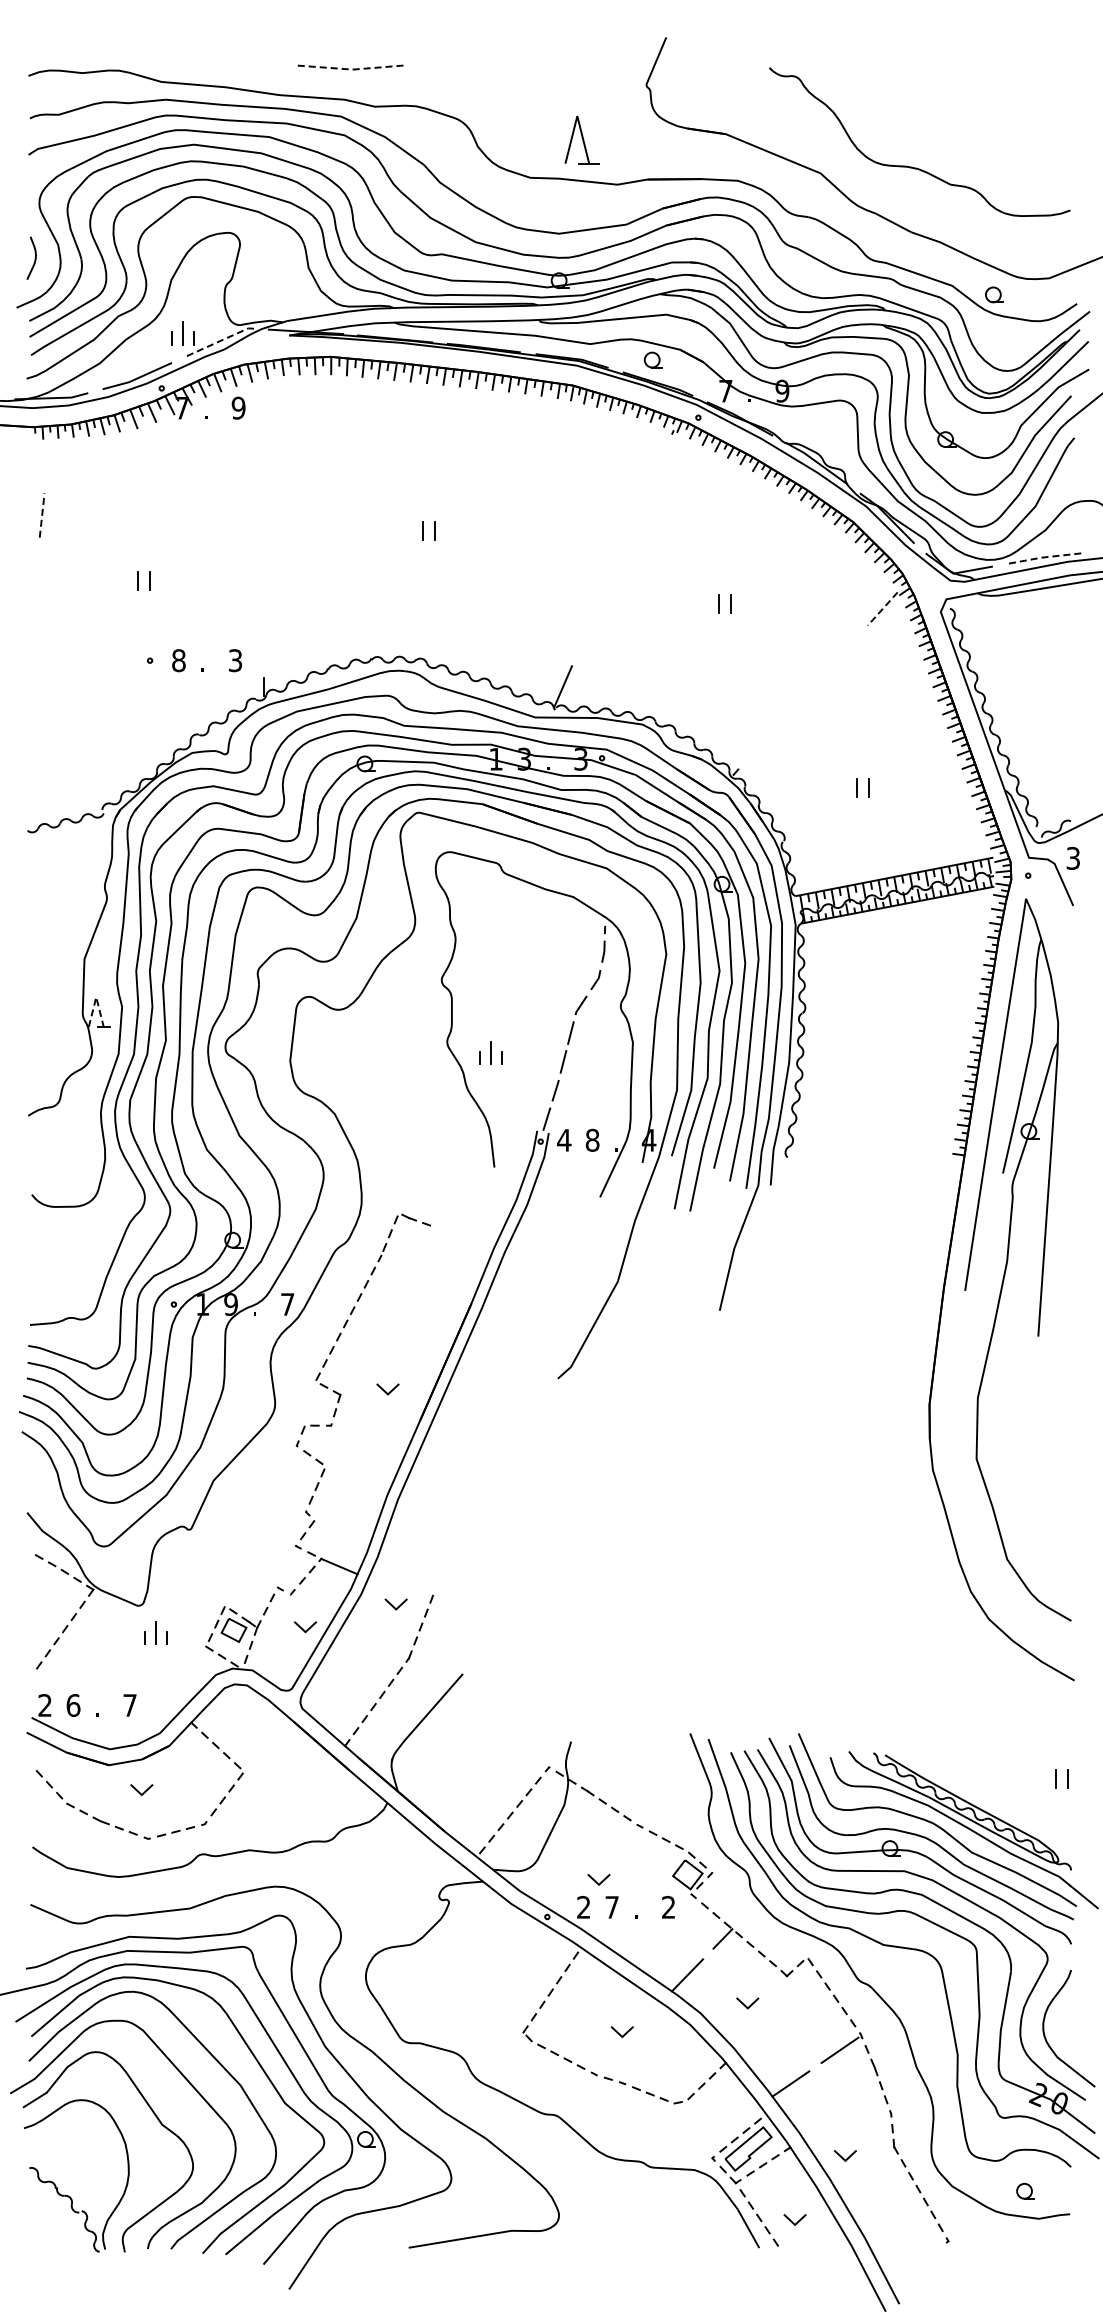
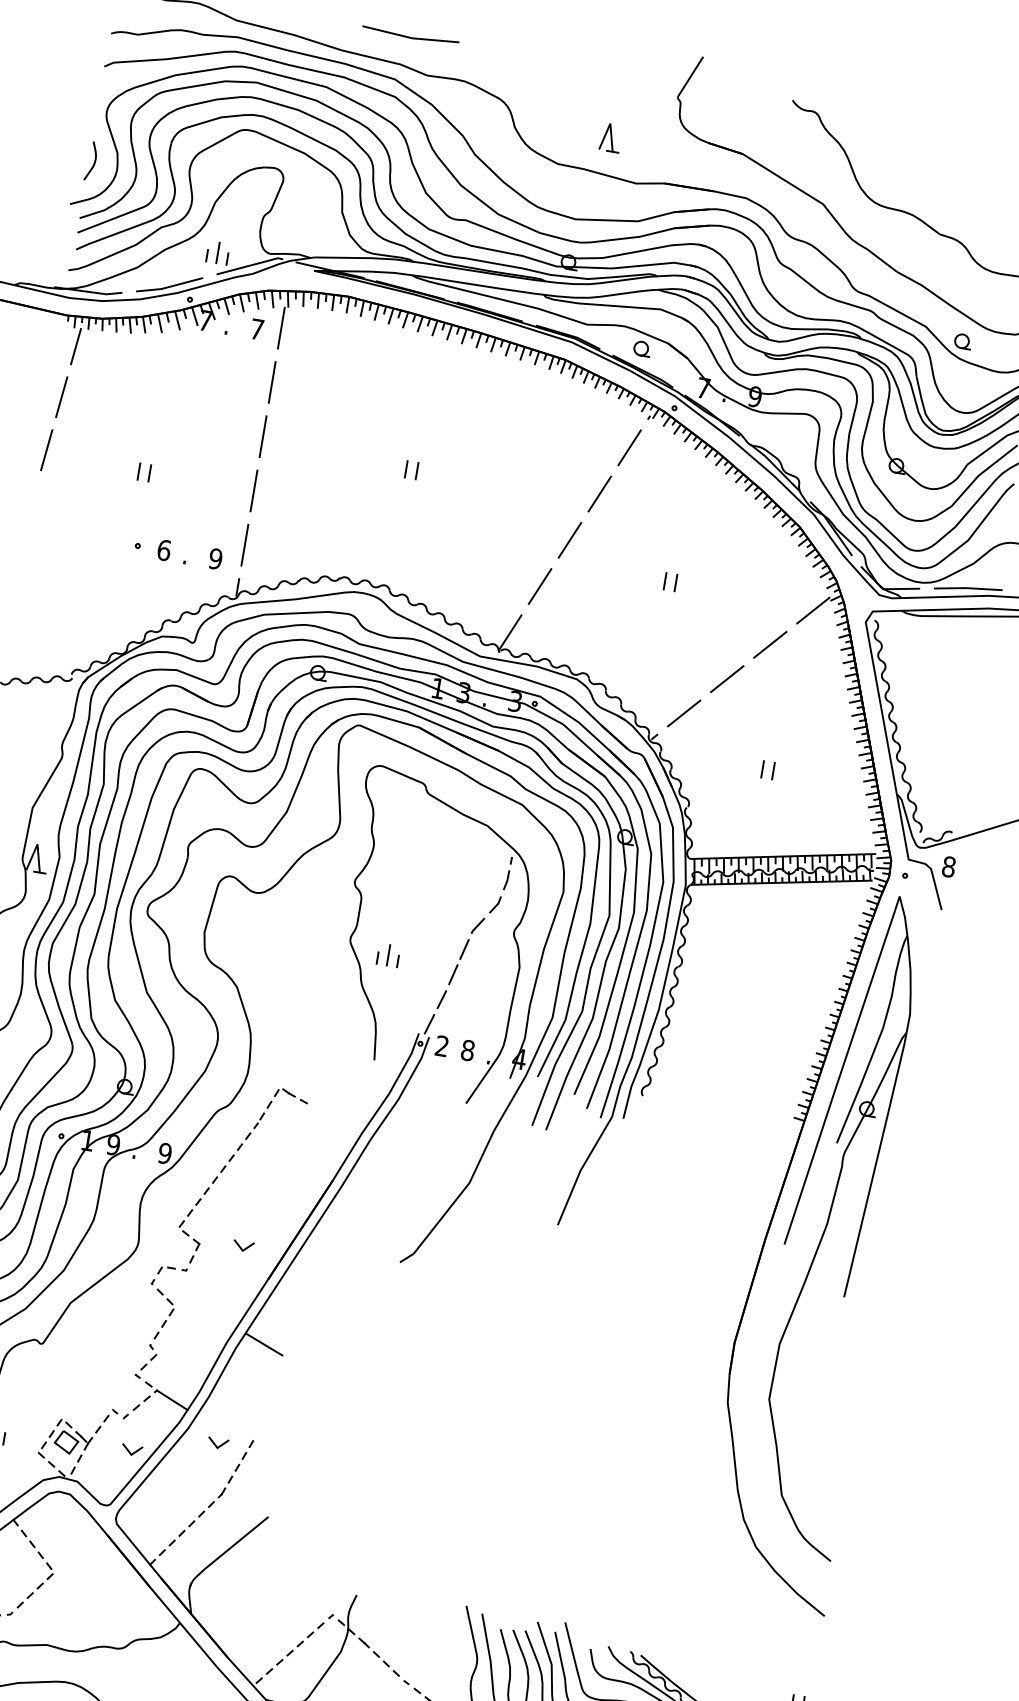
line: (350, 69) -> (410, 37), dashed -> solid
part: (581, 140) -> (610, 137), size x0.62
line: (220, 341) -> (250, 265), dashed -> solid
line: (264, 402) -> (281, 328), added
text: (238, 407) -> (257, 328), 9 -> 7
line: (48, 458) -> (76, 346), added
line: (264, 461) -> (272, 381), added
line: (657, 467) -> (629, 447), added
line: (42, 515) -> (62, 397), dashed -> solid
line: (264, 521) -> (263, 436), added
line: (633, 522) -> (599, 493), added
line: (1043, 557) -> (967, 588), dashed -> solid
line: (35, 574) -> (46, 450), added
line: (610, 576) -> (570, 539), added
line: (264, 580) -> (254, 490), added
line: (882, 609) -> (813, 611), dashed -> solid
line: (586, 631) -> (539, 585), added
line: (264, 640) -> (245, 545), added
line: (842, 652) -> (770, 644), added
text: (178, 660) -> (163, 550), 8 -> 6
text: (235, 660) -> (215, 558), 3 -> 9
line: (802, 697) -> (726, 679), added
line: (763, 741) -> (684, 713), added
text: (1073, 858) -> (949, 867), 3 -> 8
line: (96, 997) -> (37, 844), dashed -> solid
text: (564, 1139) -> (442, 1045), 4 -> 2
text: (287, 1304) -> (164, 1153), 7 -> 9
line: (427, 1490) -> (264, 1344), added

